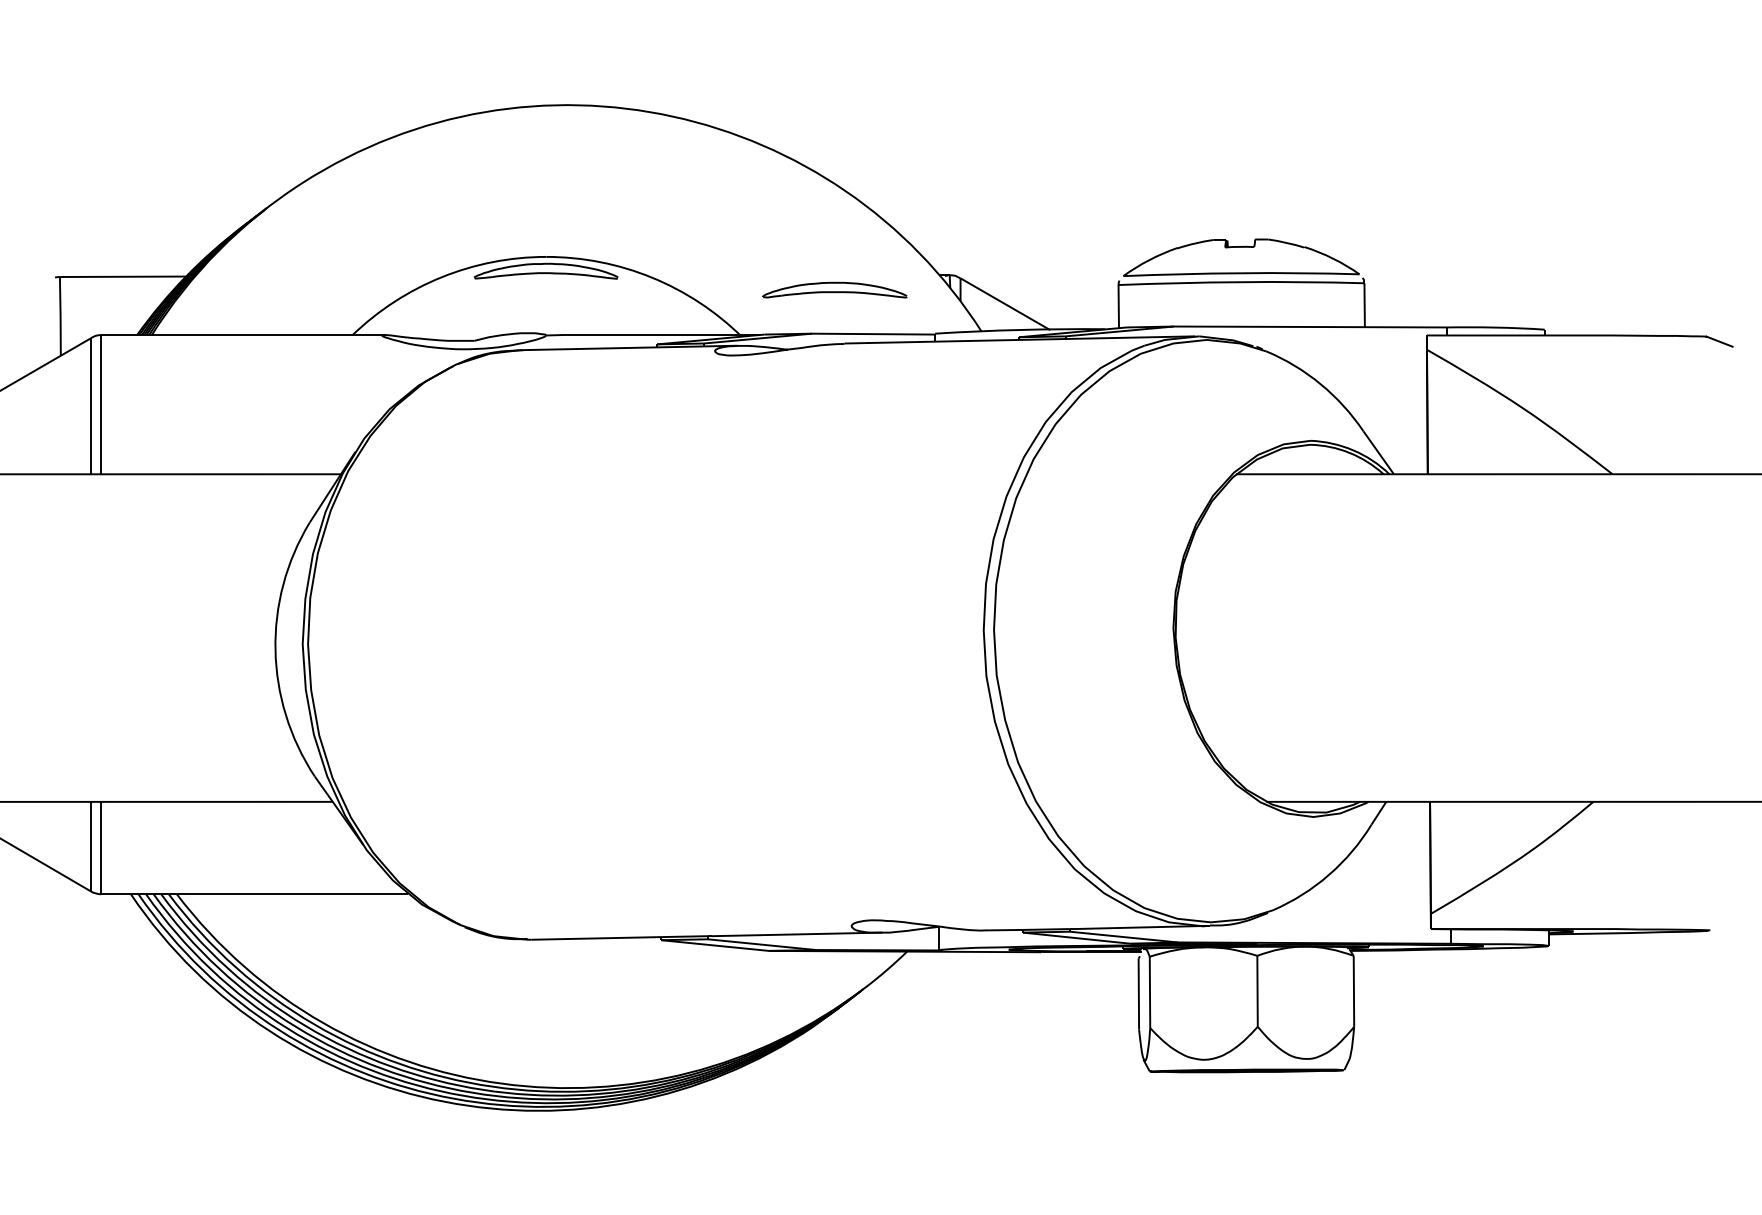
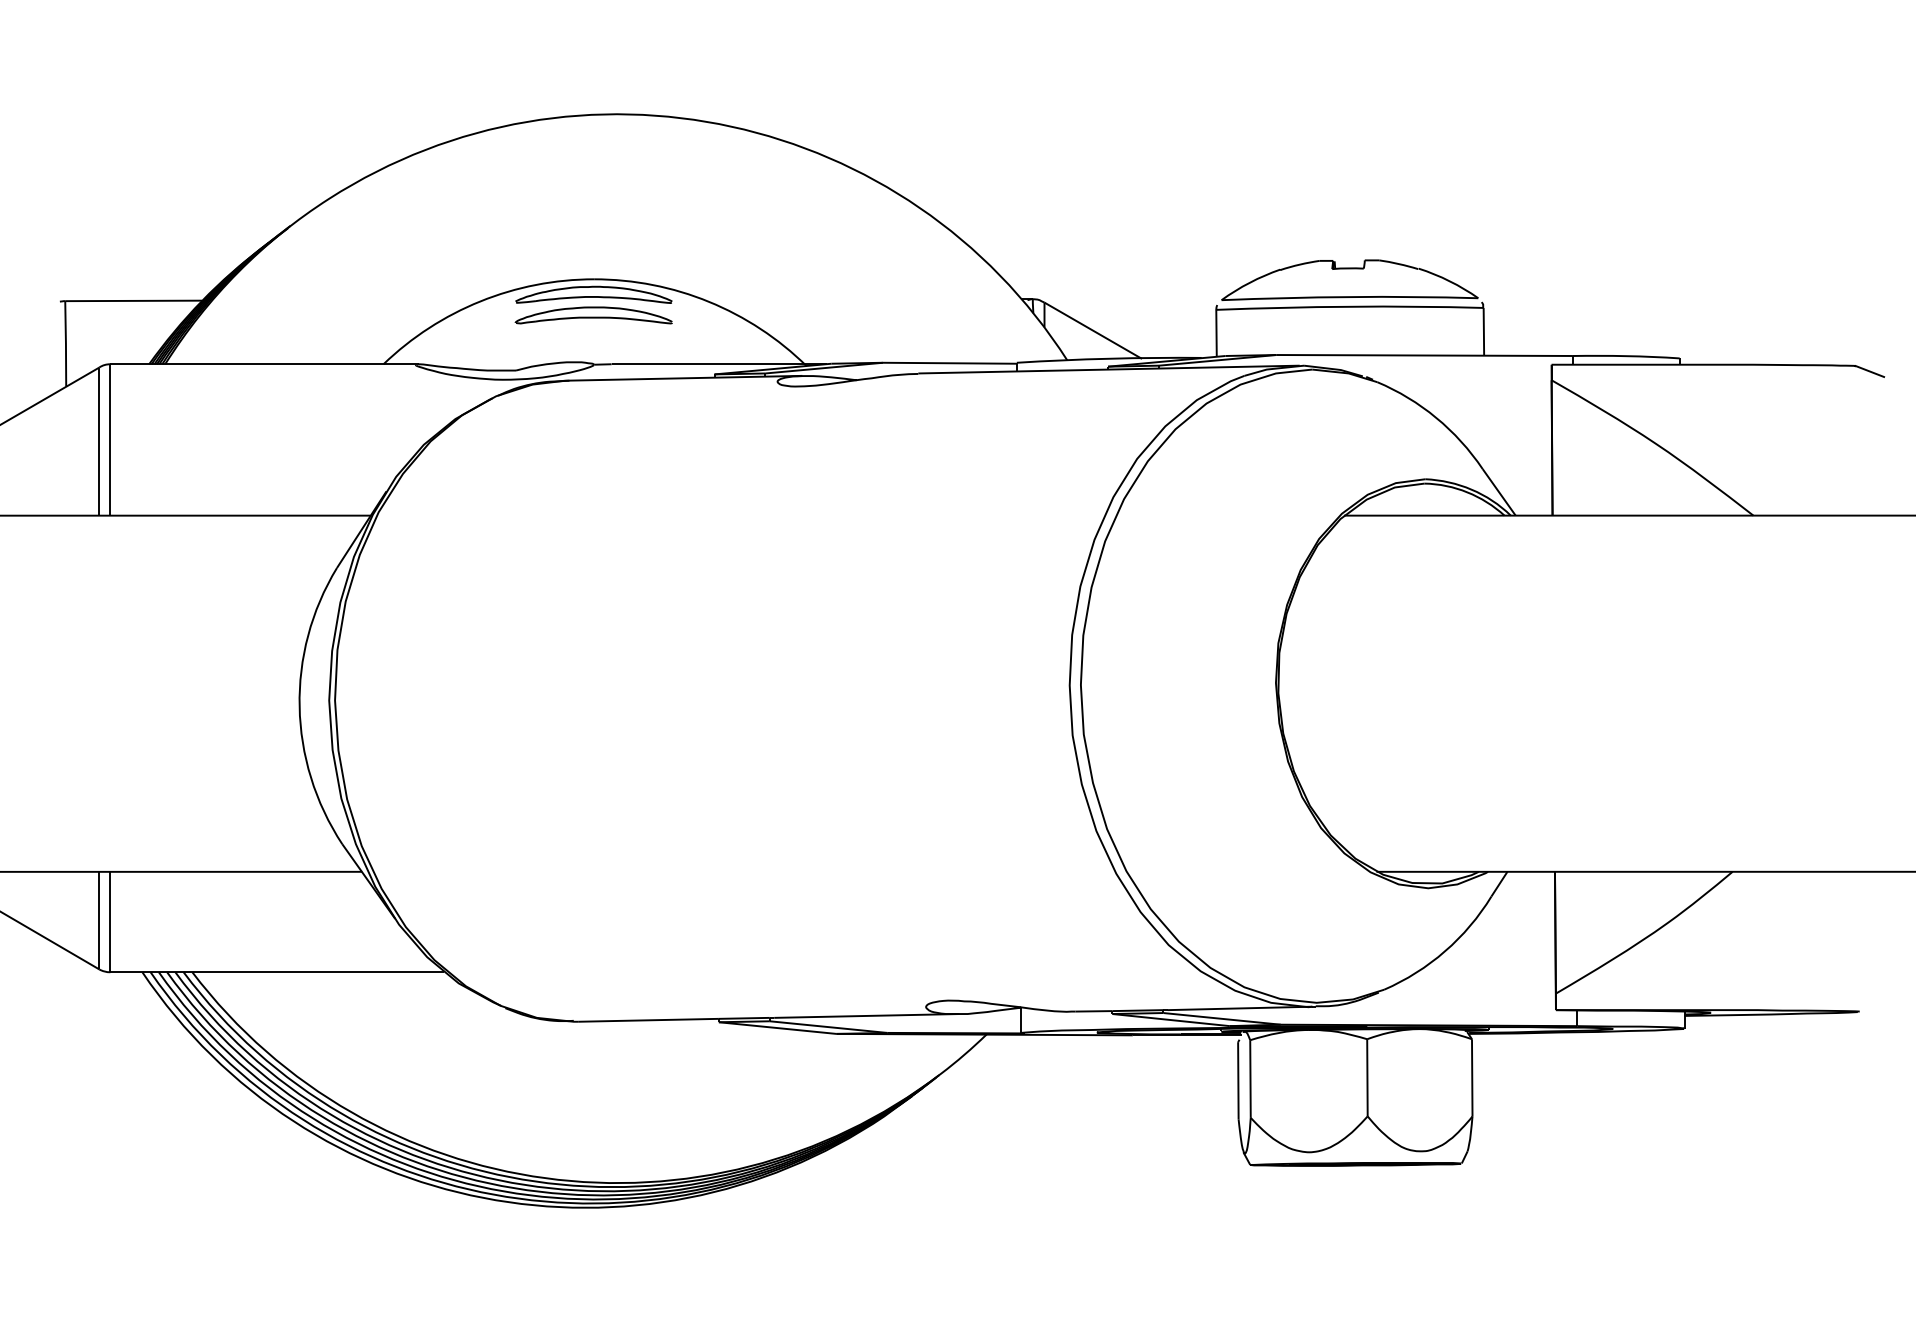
part: (834, 290) -> (593, 315), moved

